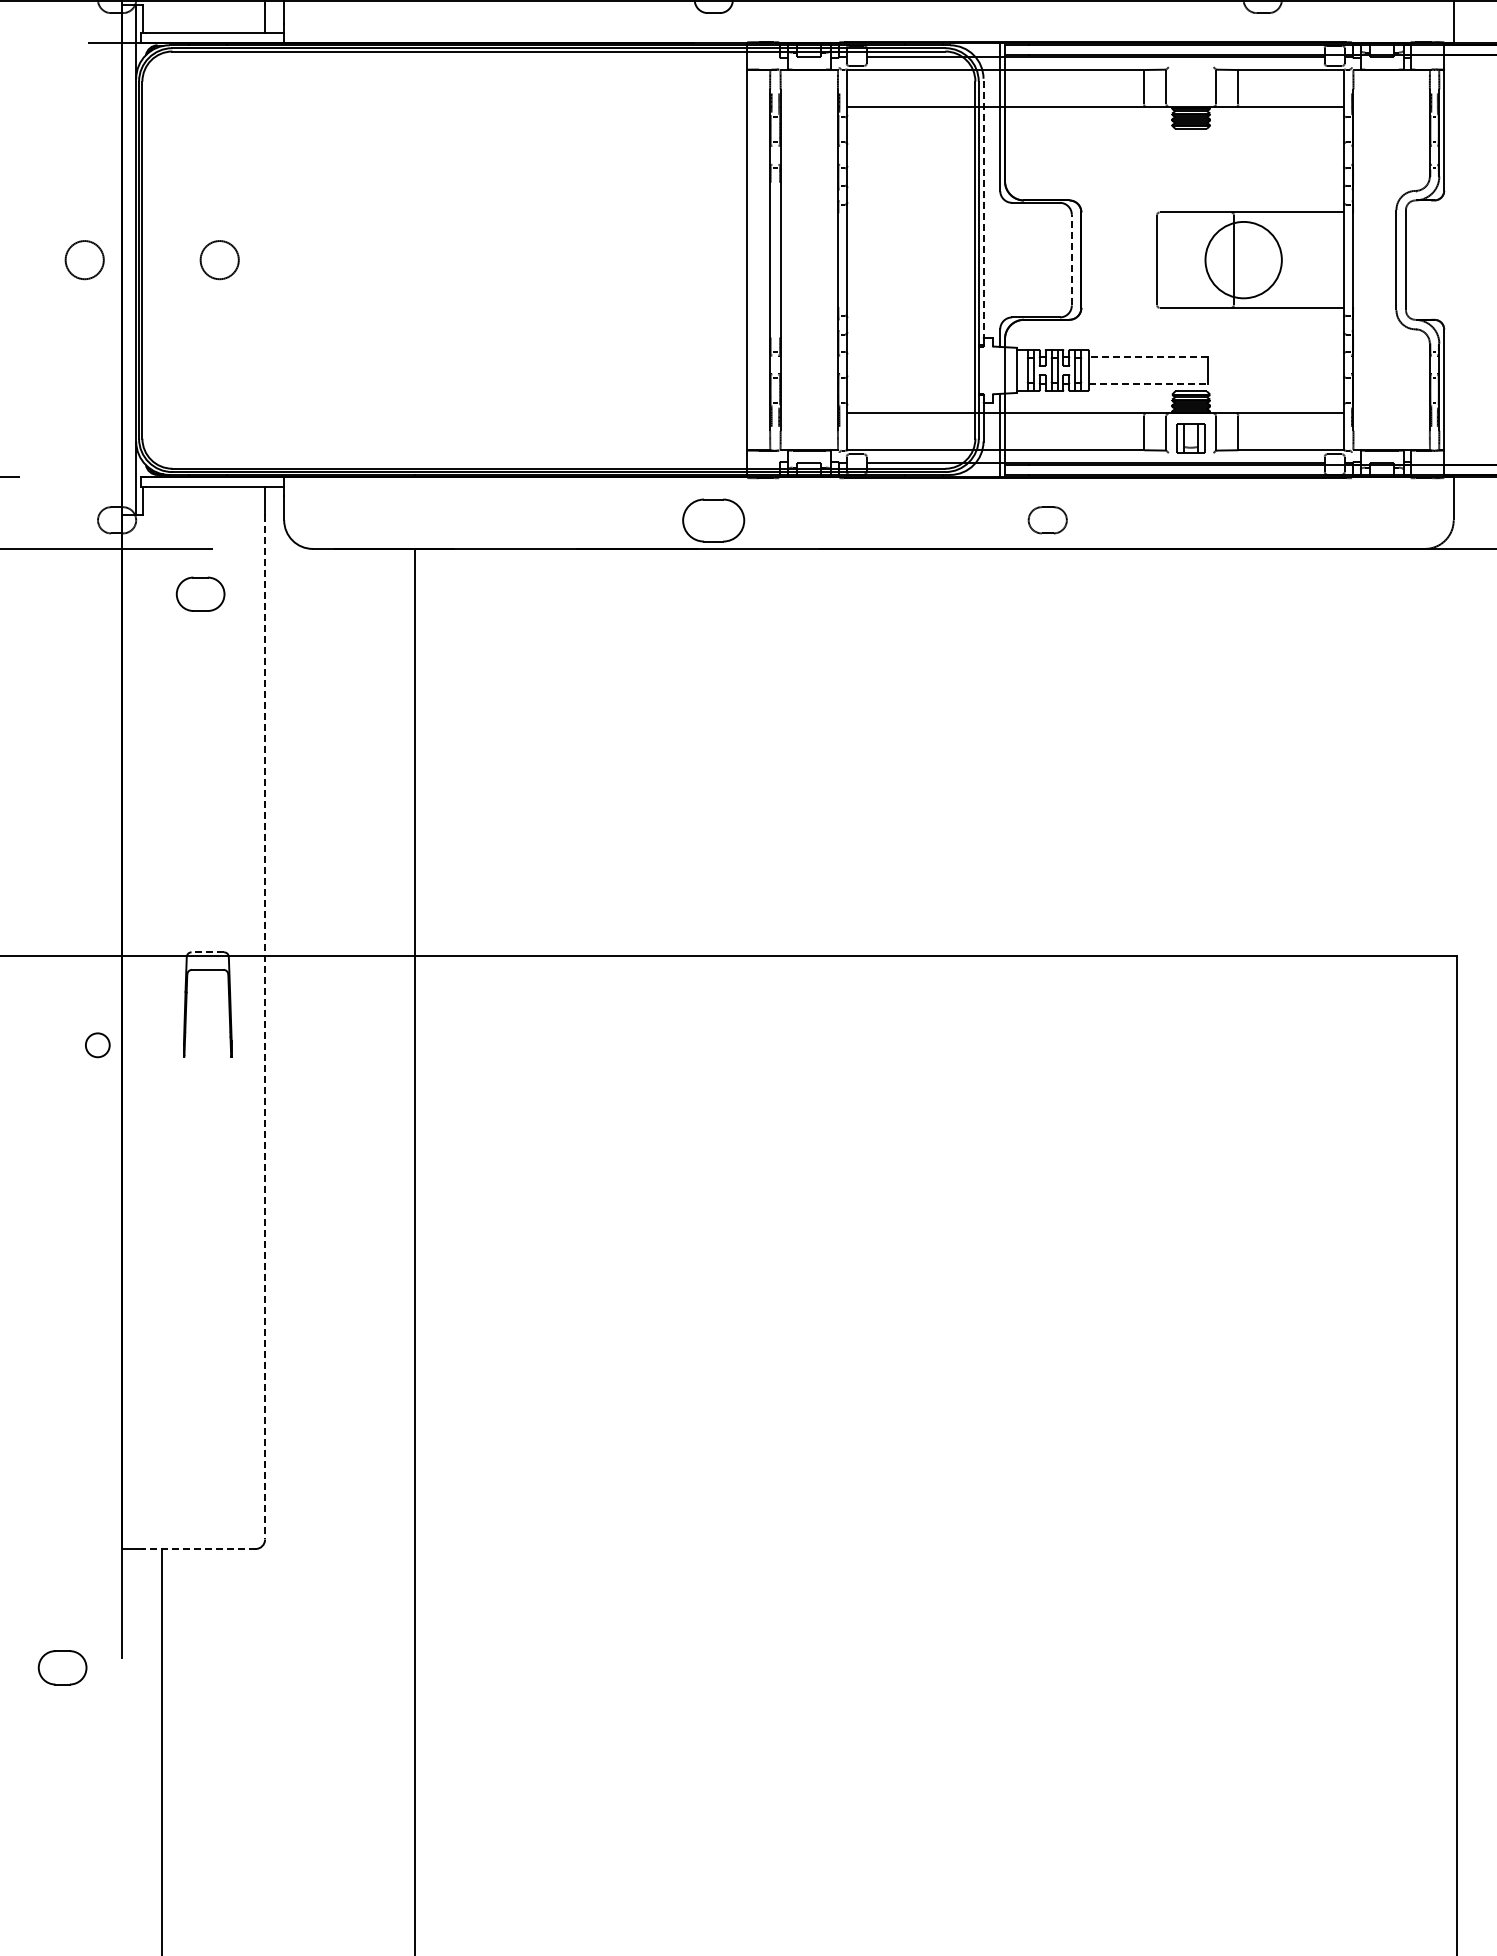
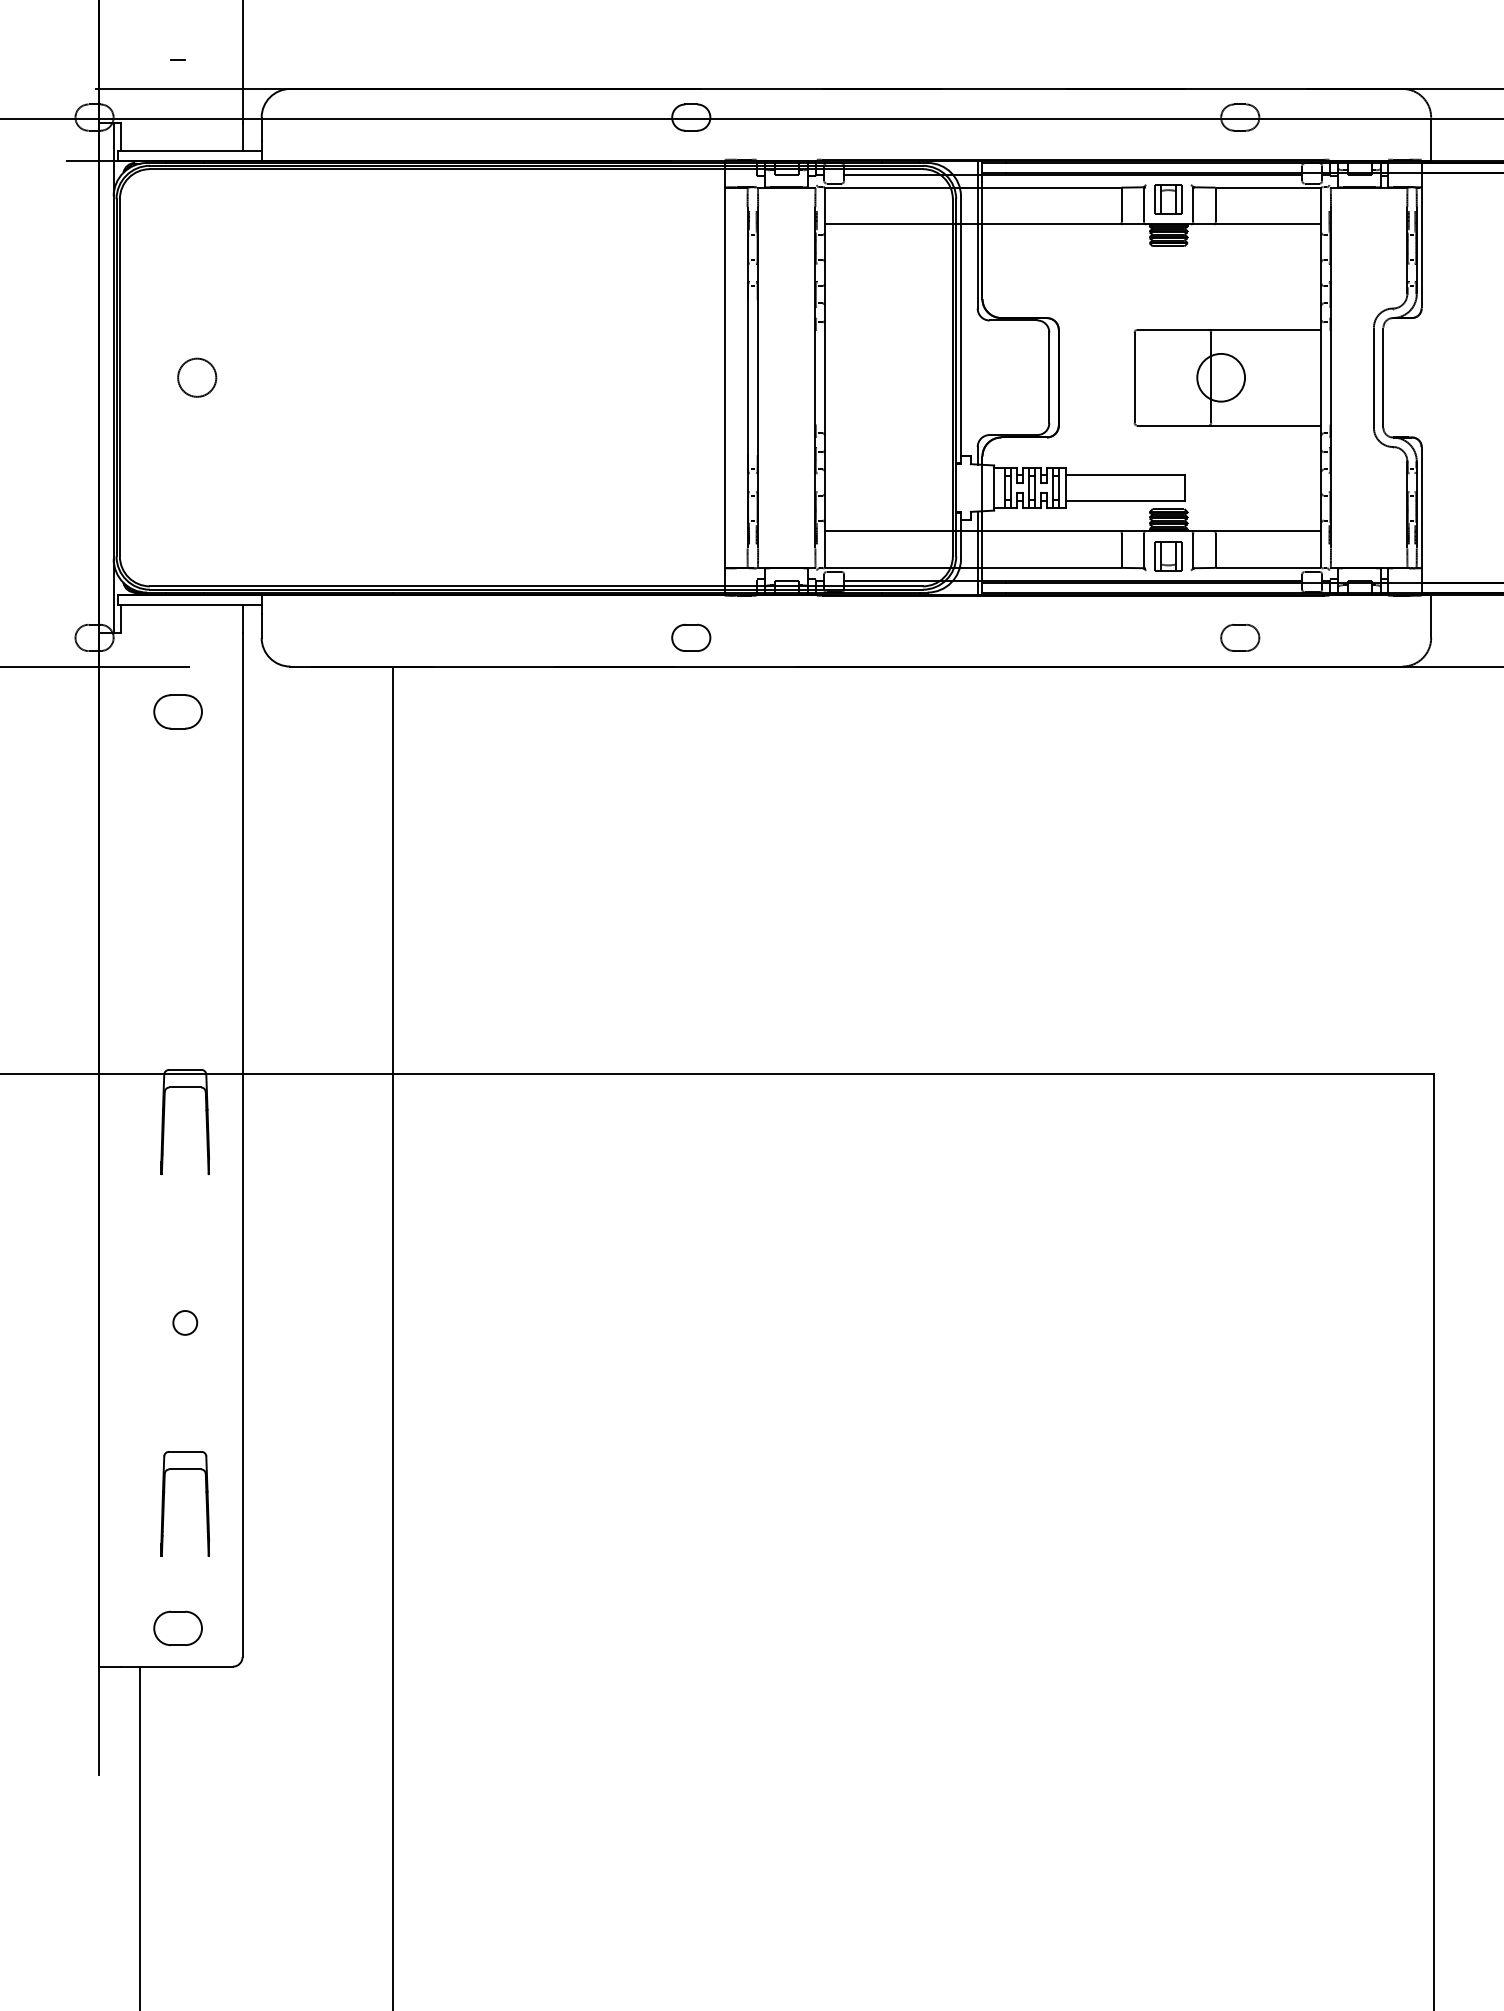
part: (1191, 81) -> (1168, 199), added
line: (984, 209) -> (961, 327), dashed -> solid
circle: (85, 259) -> (62, 377), removed
line: (1072, 259) -> (1049, 377), dashed -> solid
circle: (1244, 259) -> (1221, 377), size x0.62
line: (1148, 356) -> (1125, 474), dashed -> solid
line: (1148, 383) -> (1125, 501), dashed -> solid
part: (714, 519) -> (691, 637), size x0.62
part: (1048, 519) -> (1240, 637), moved
line: (207, 951) -> (184, 1069), dashed -> solid
line: (265, 1027) -> (242, 1145), dashed -> solid
circle: (98, 1044) -> (185, 1322), moved
part: (187, 1385) -> (164, 1503), added
line: (199, 1548) -> (176, 1666), dashed -> solid
part: (62, 1666) -> (177, 1627), moved

